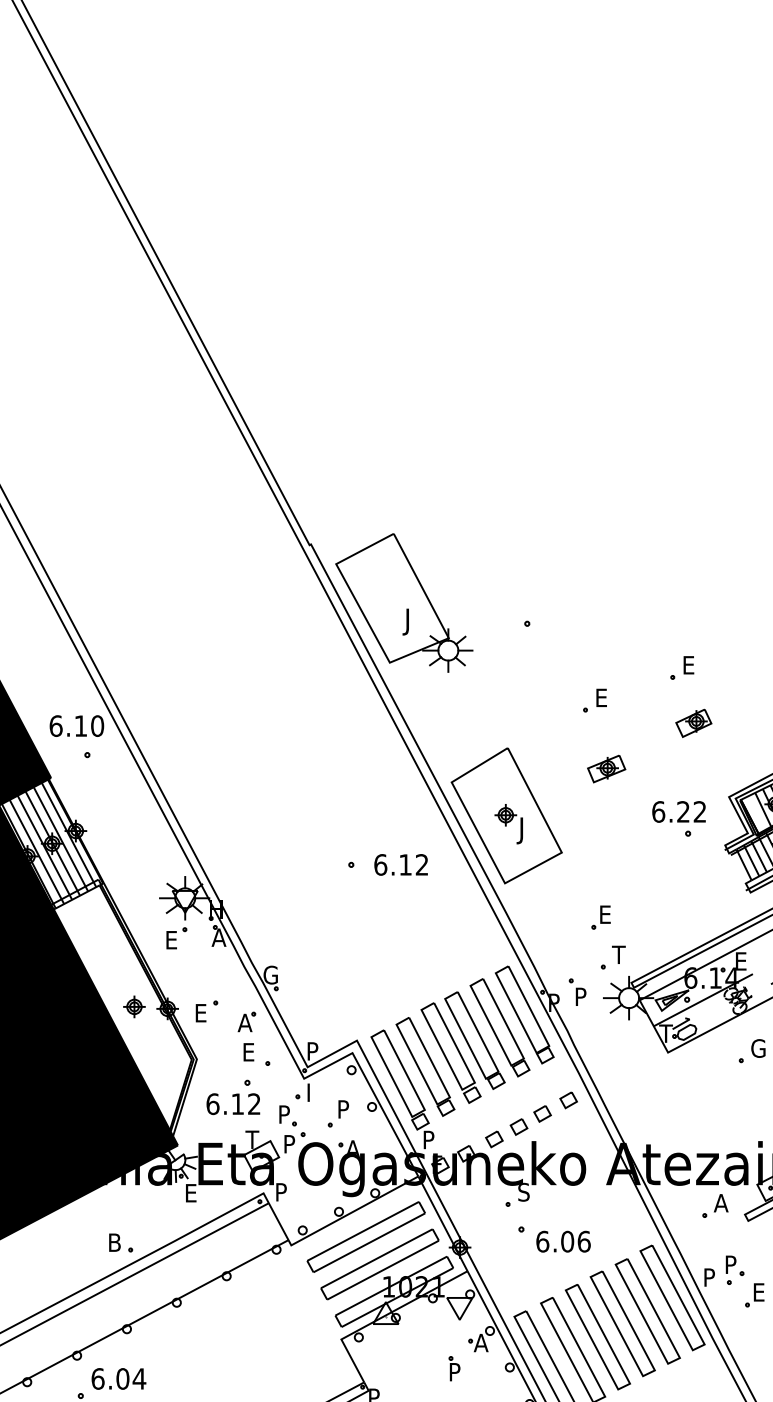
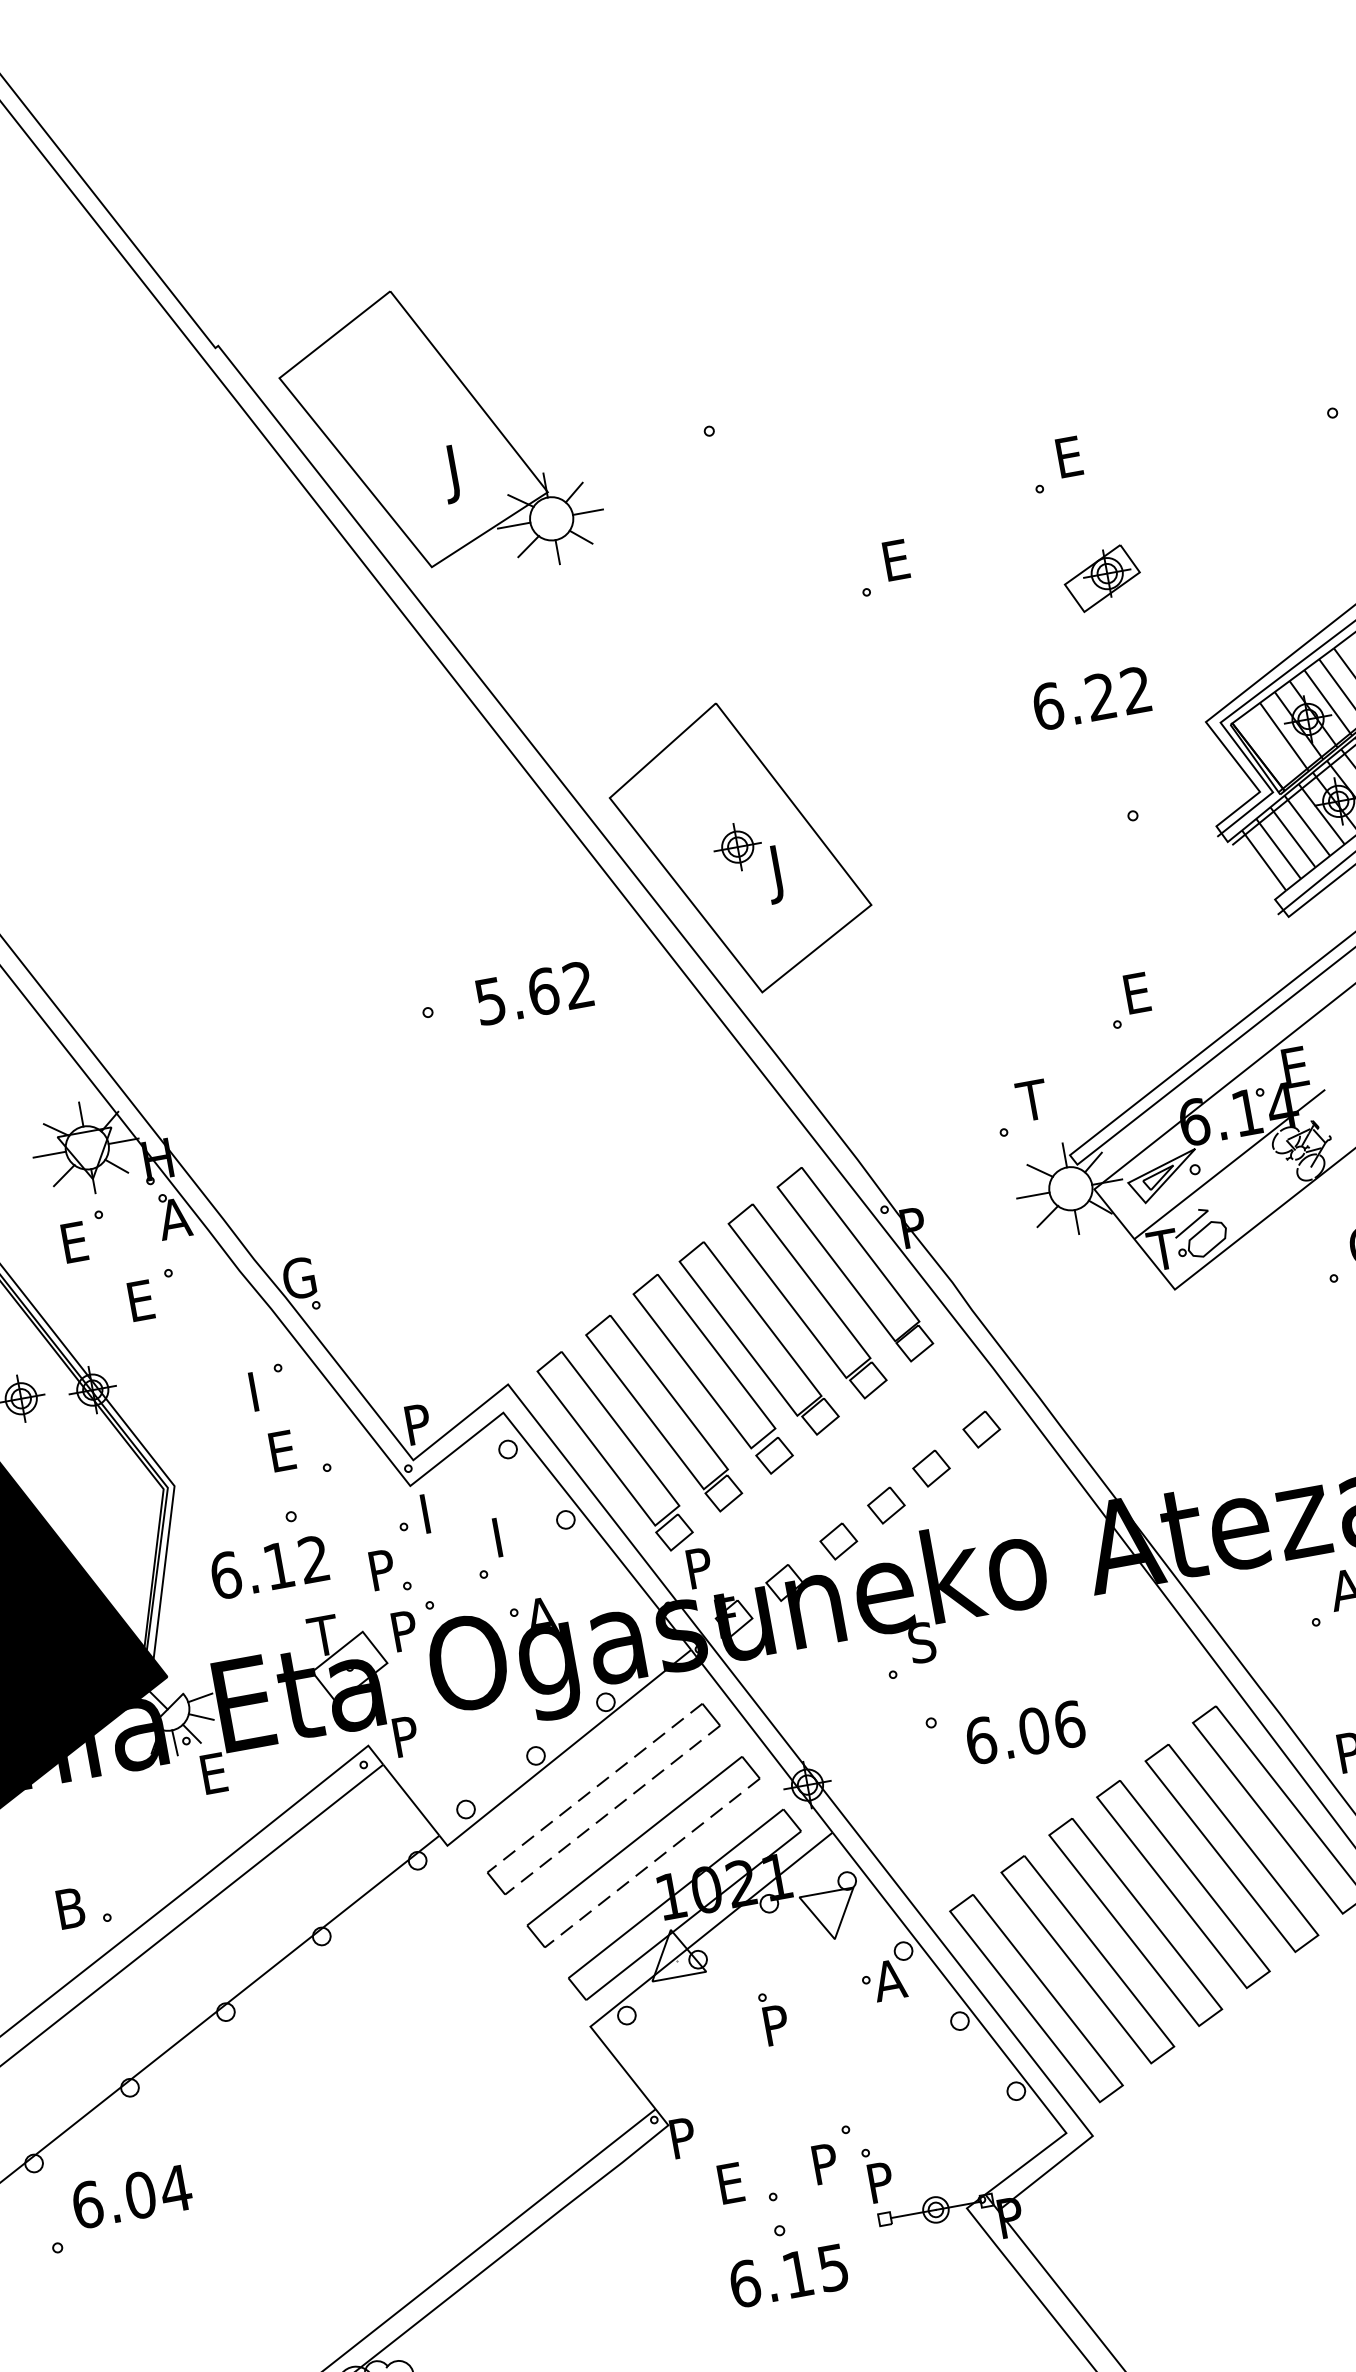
part: (606, 768) -> (933, 708), removed
text: (678, 811) -> (1090, 697), moved
text: (393, 864) -> (517, 995), 6.12 -> 5.62
part: (600, 917) -> (1127, 1001), moved
part: (577, 991) -> (958, 1194), removed
part: (206, 1011) -> (152, 1294), moved
text: (244, 1022) -> (261, 1389), A -> I
text: (344, 1105) -> (506, 1527), P -> I
line: (362, 1231) -> (593, 1788), solid -> dashed
line: (368, 1243) -> (611, 1811), solid -> dashed
line: (382, 1270) -> (651, 1863), solid -> dashed
part: (454, 1368) -> (773, 2017), moved

